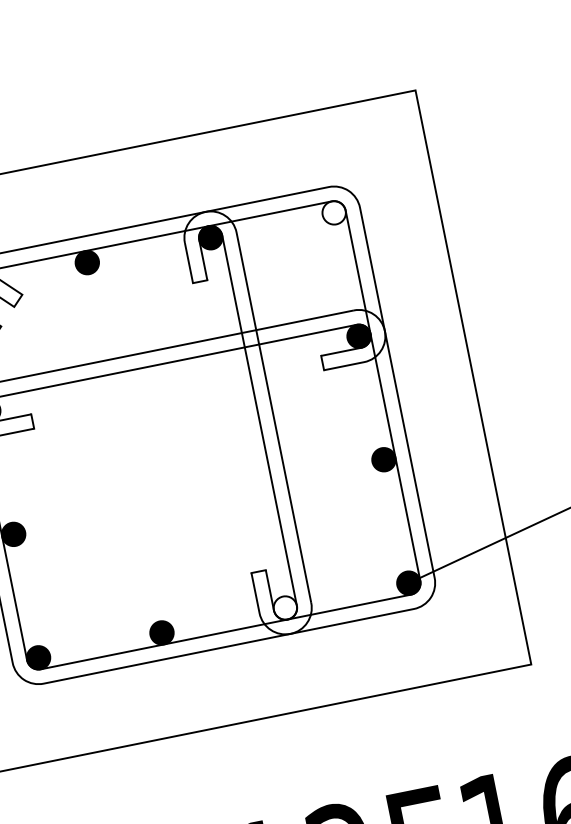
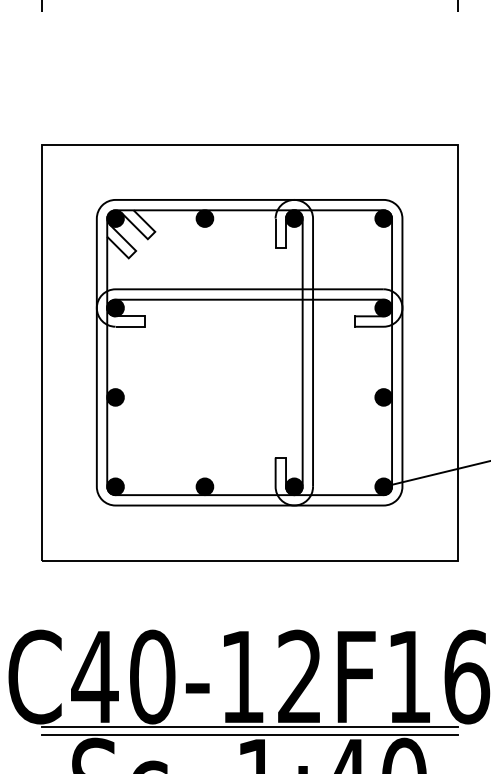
fill: (333, 212) -> (383, 218), added
fill: (285, 607) -> (294, 486), added

